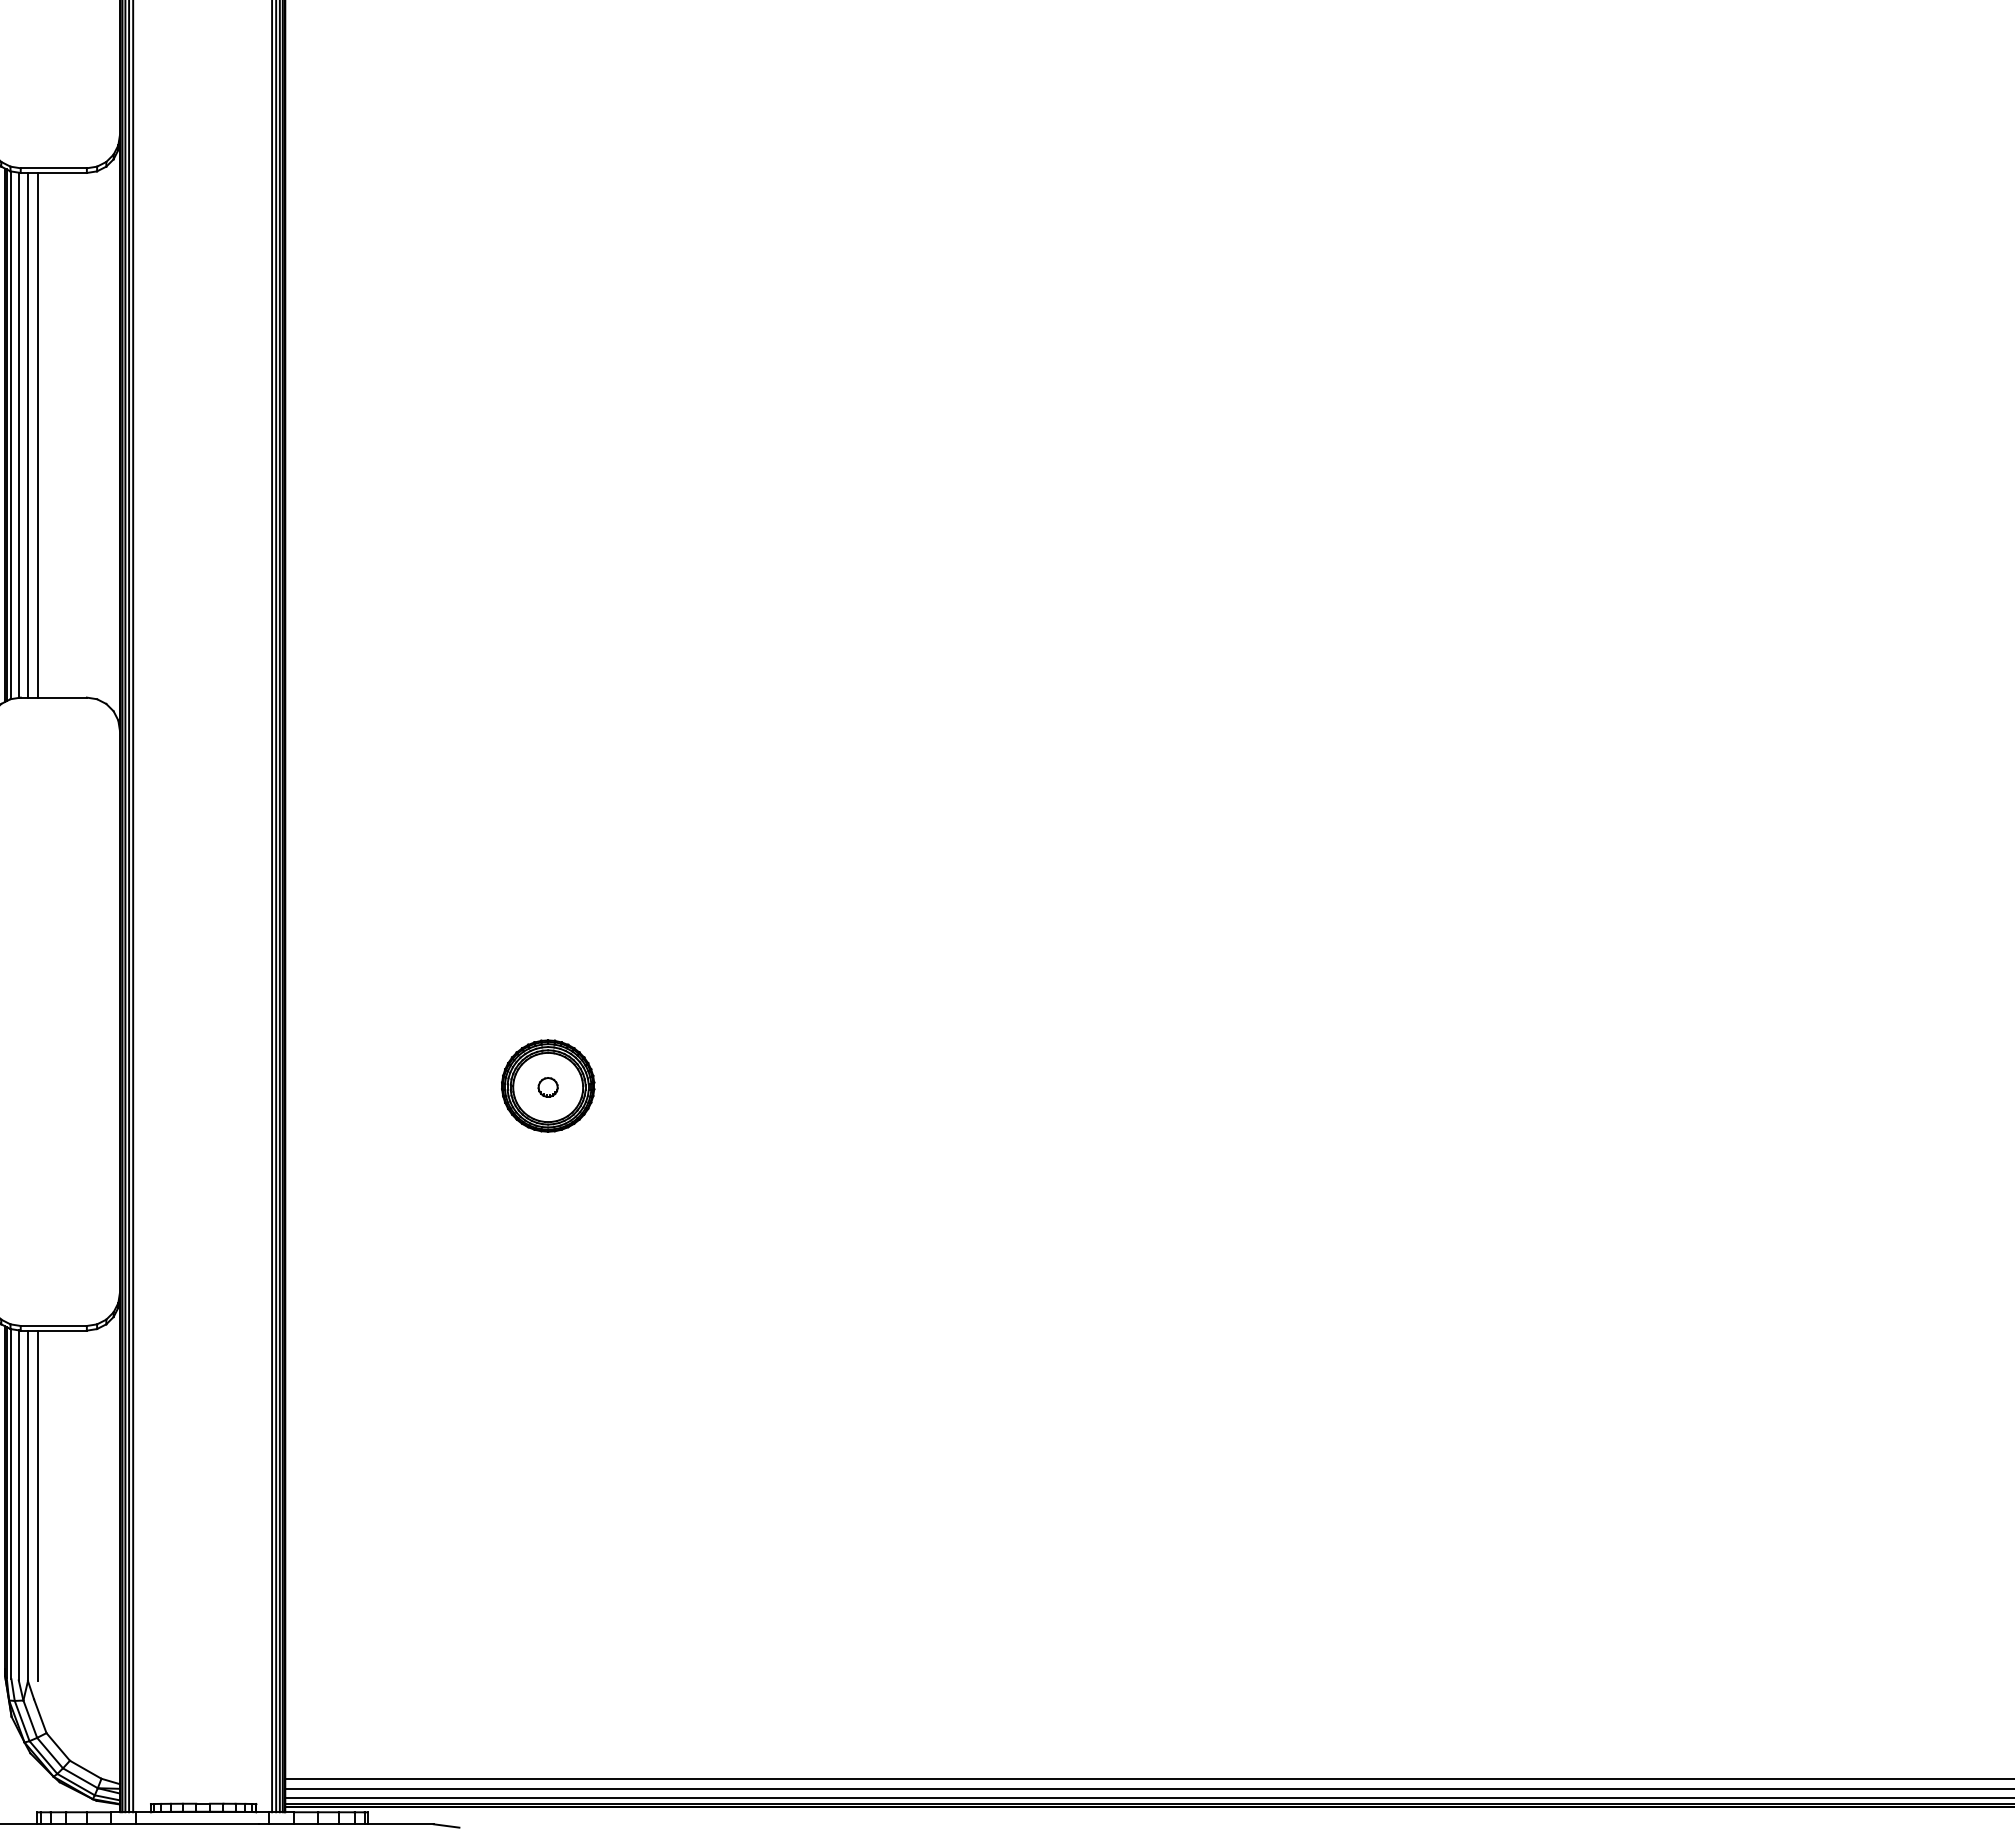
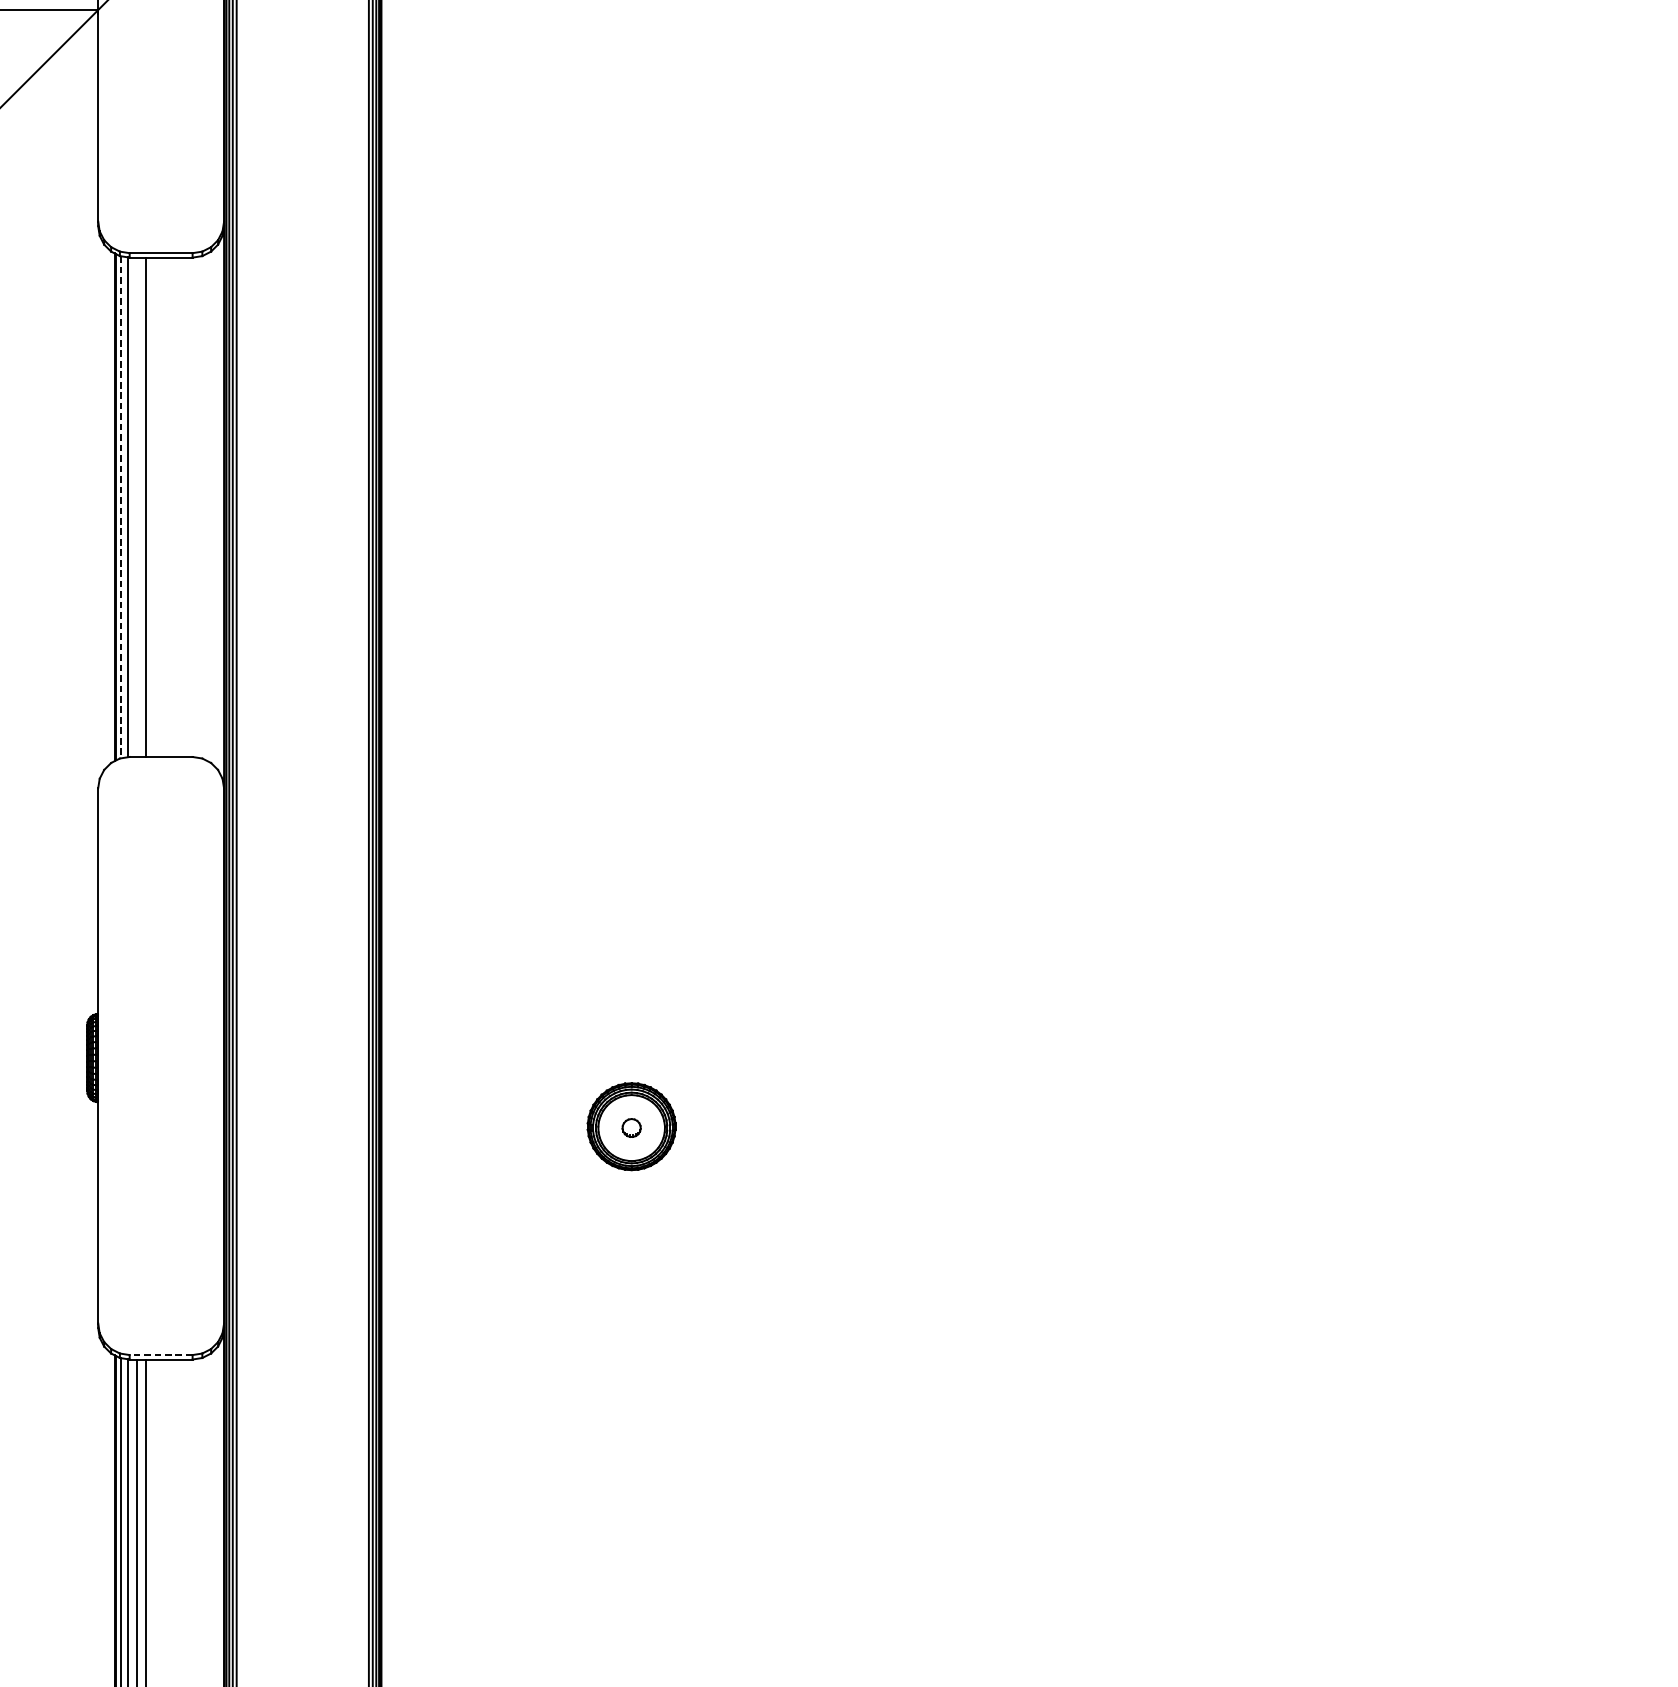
line: (27, 434) -> (136, 506), removed
line: (11, 435) -> (120, 507), solid -> dashed
line: (53, 1325) -> (160, 1354), solid -> dashed

